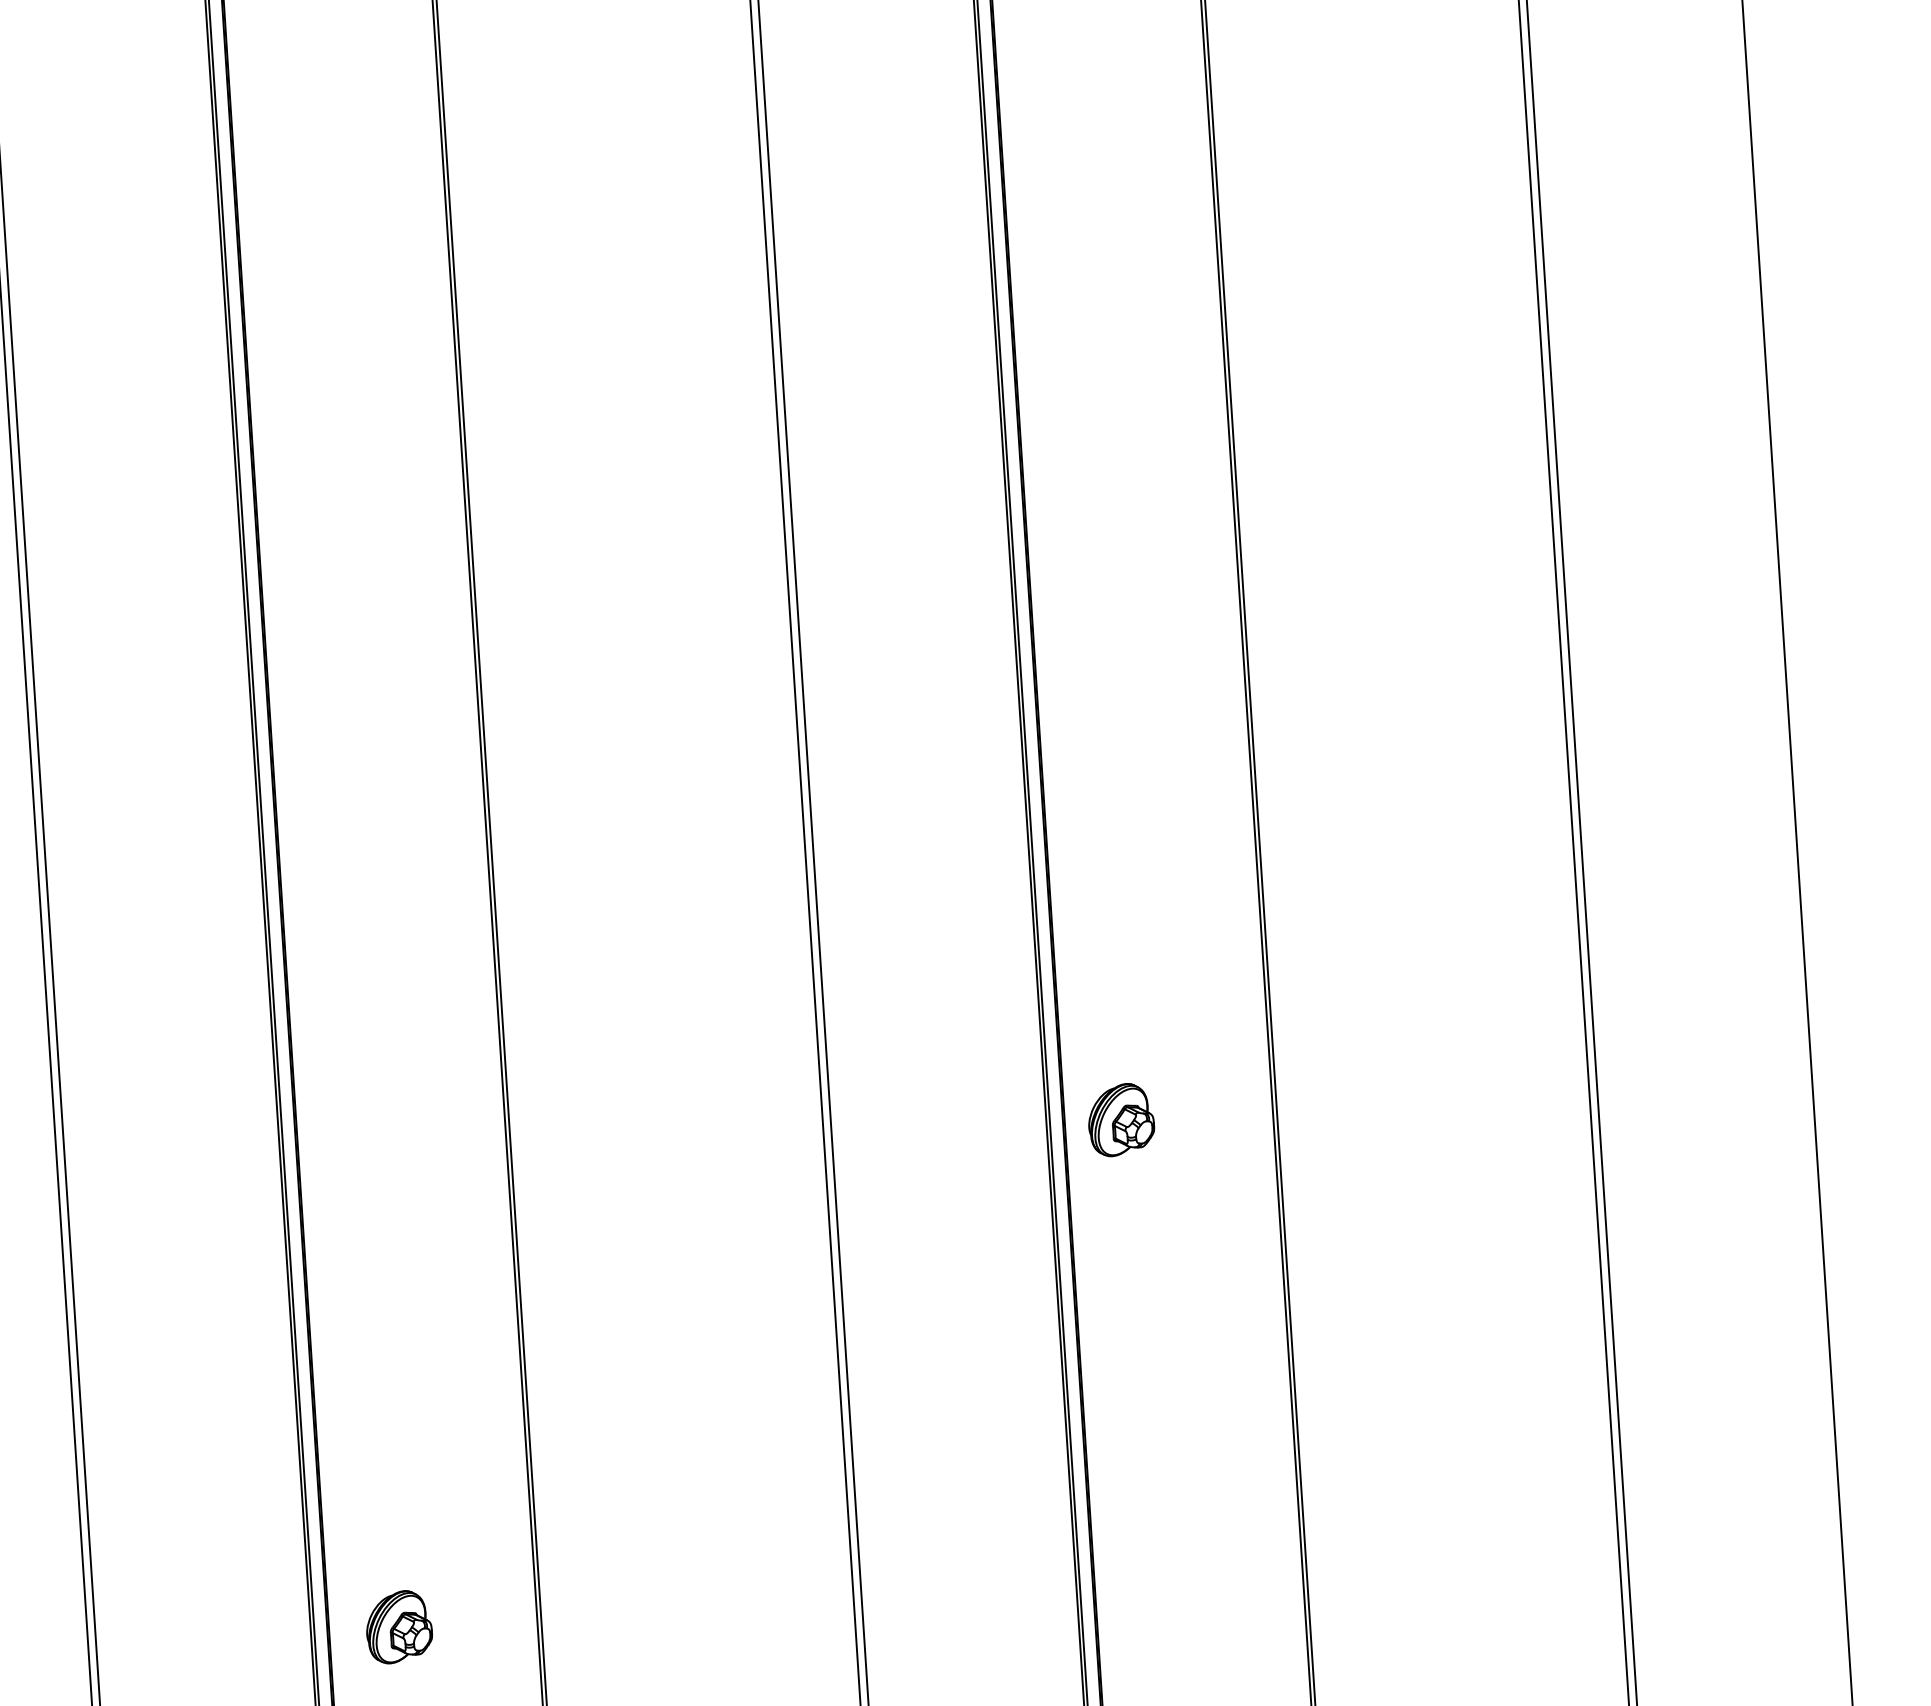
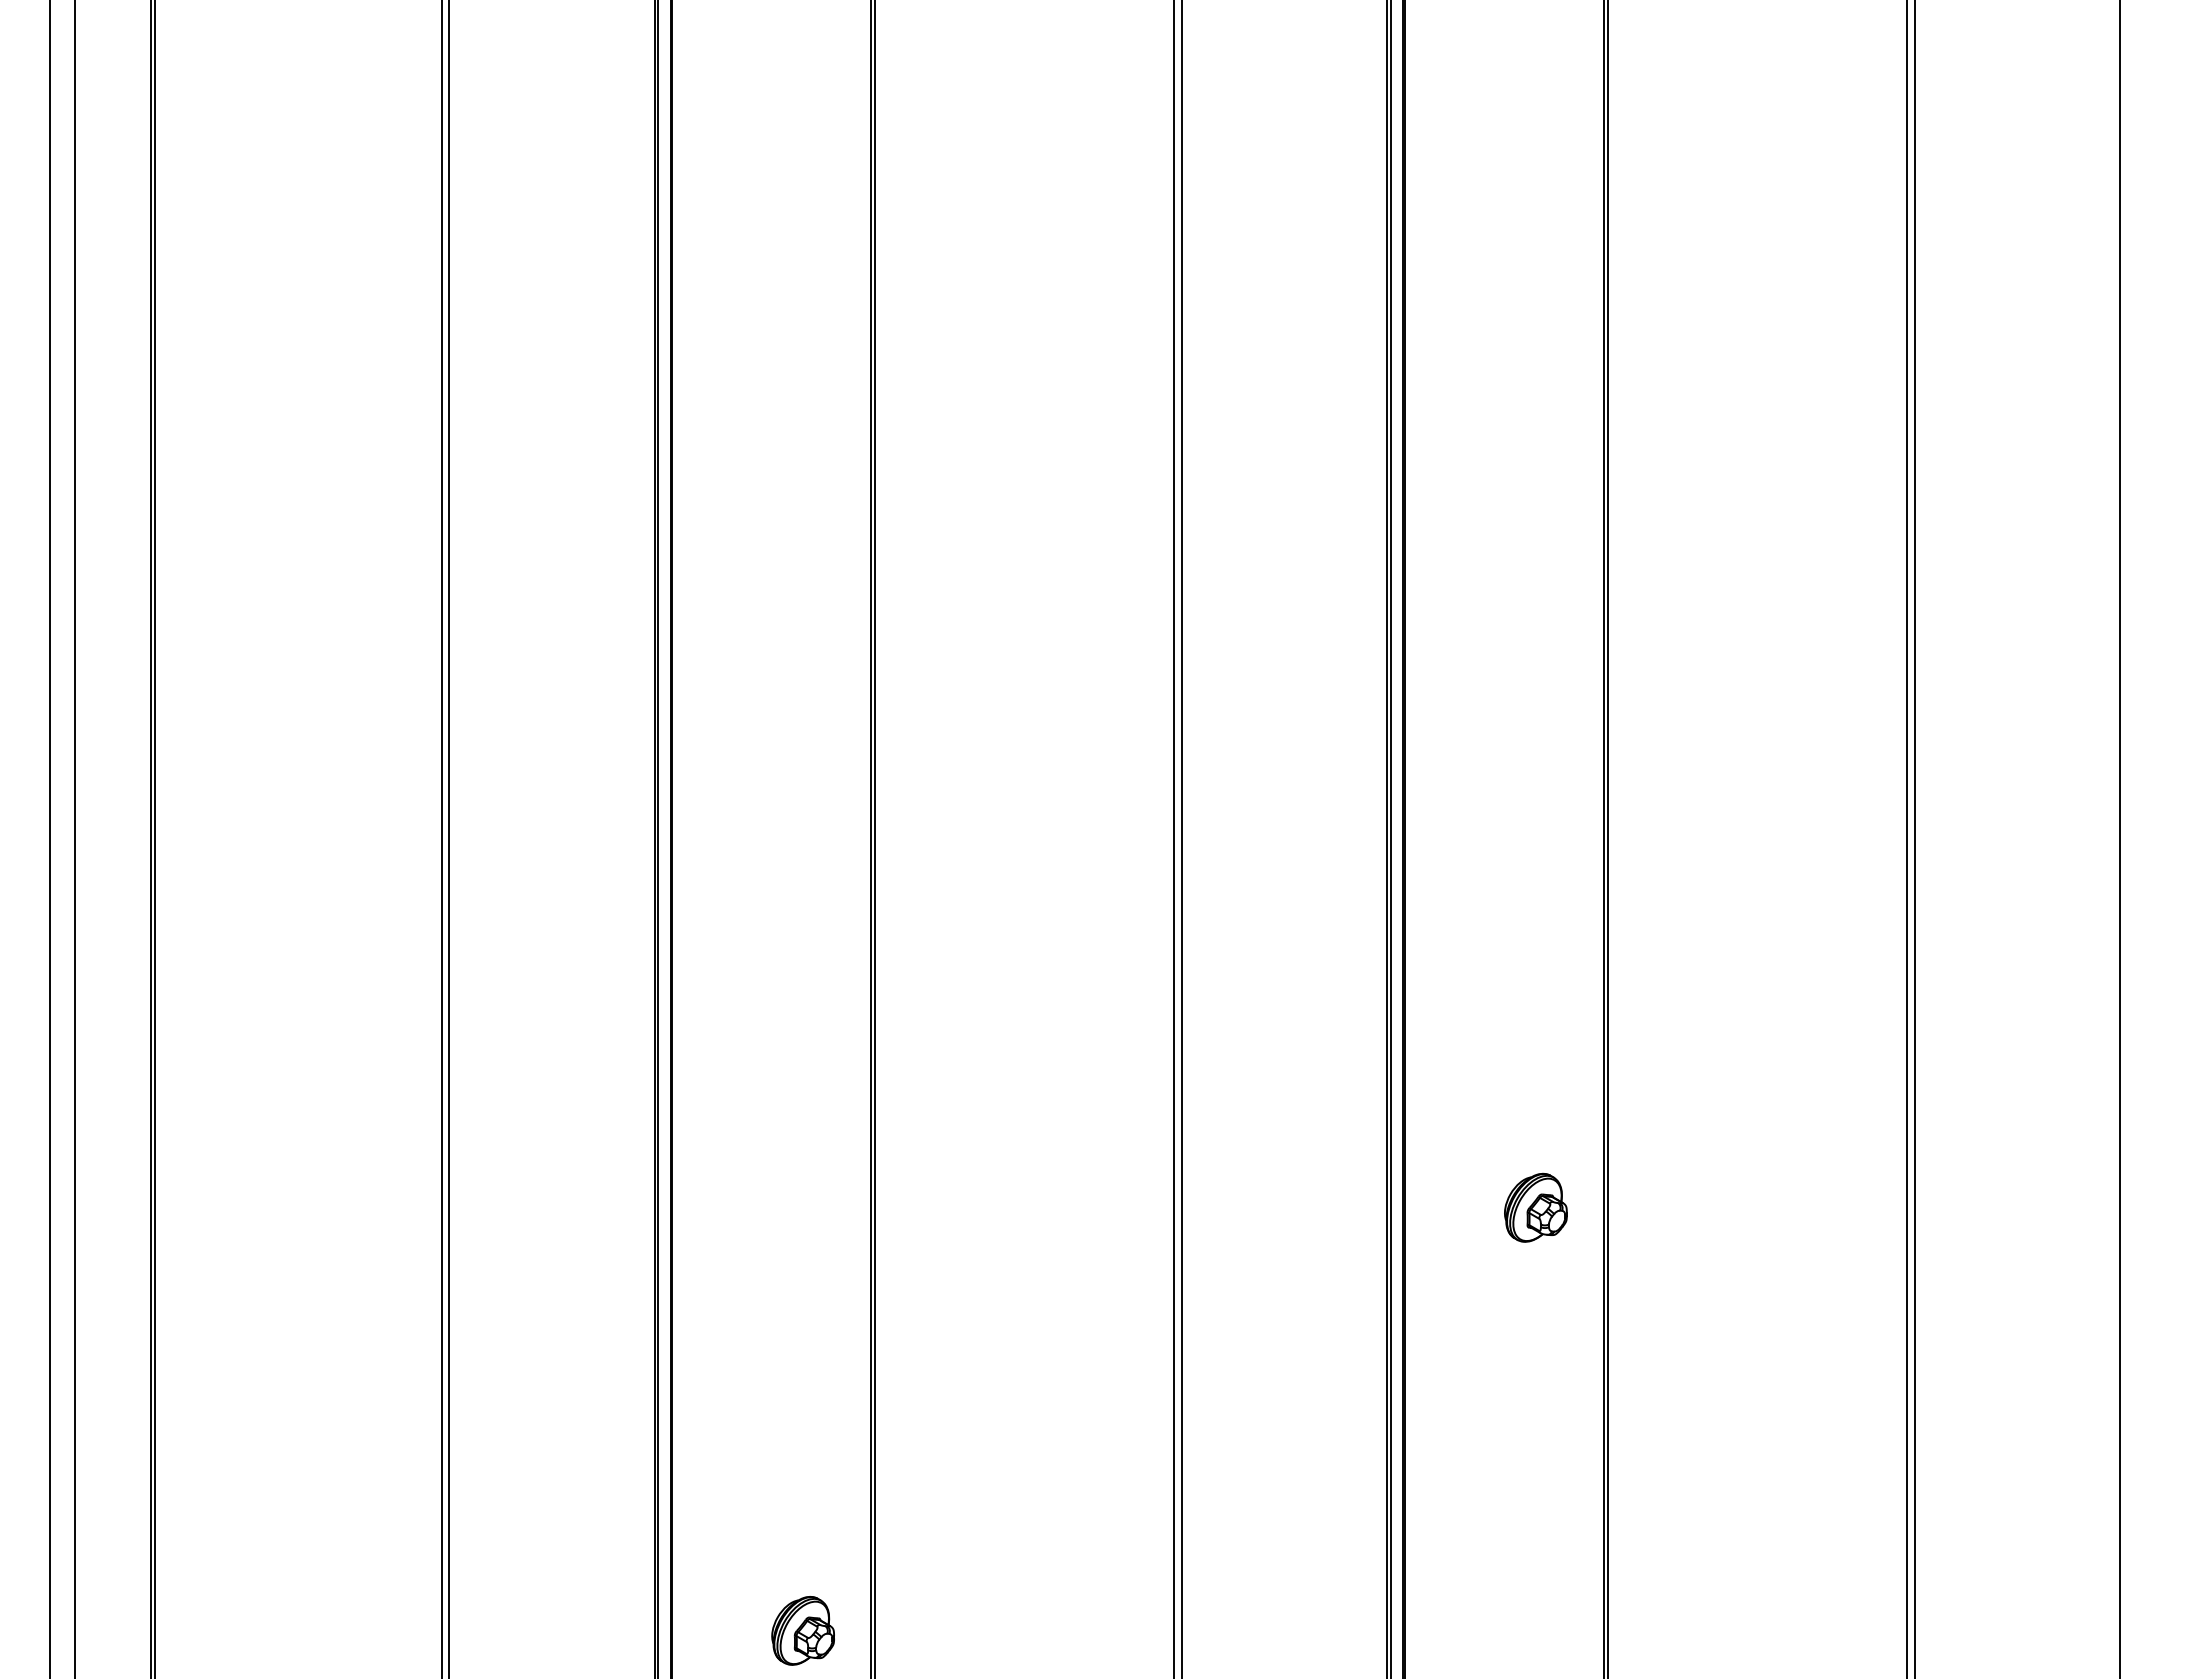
part: (1120, 1119) -> (1535, 1207), moved
part: (398, 1626) -> (802, 1630), moved

